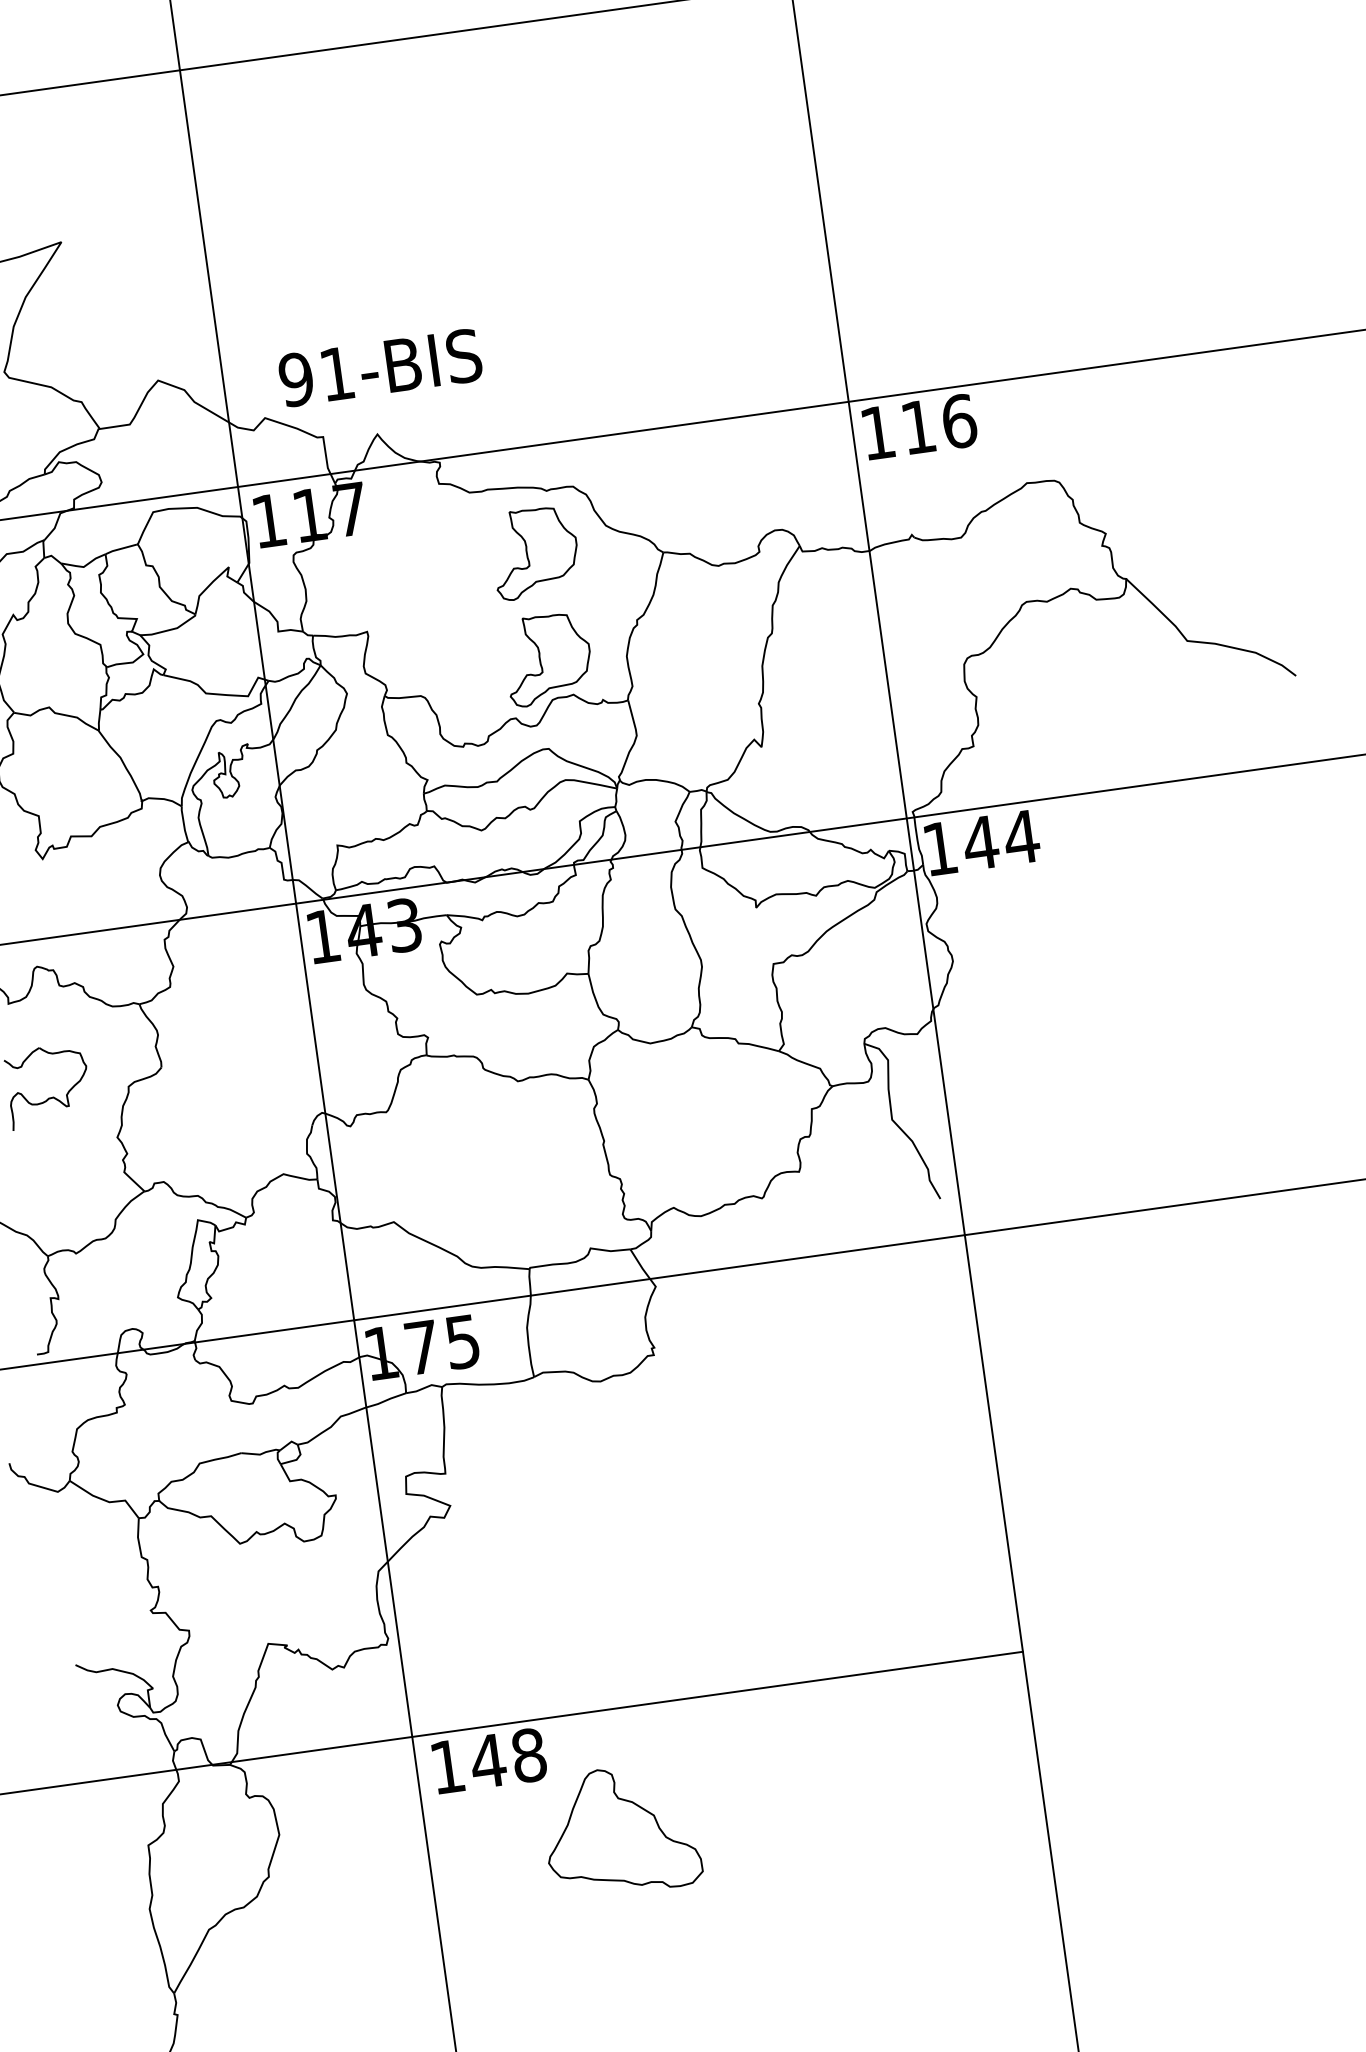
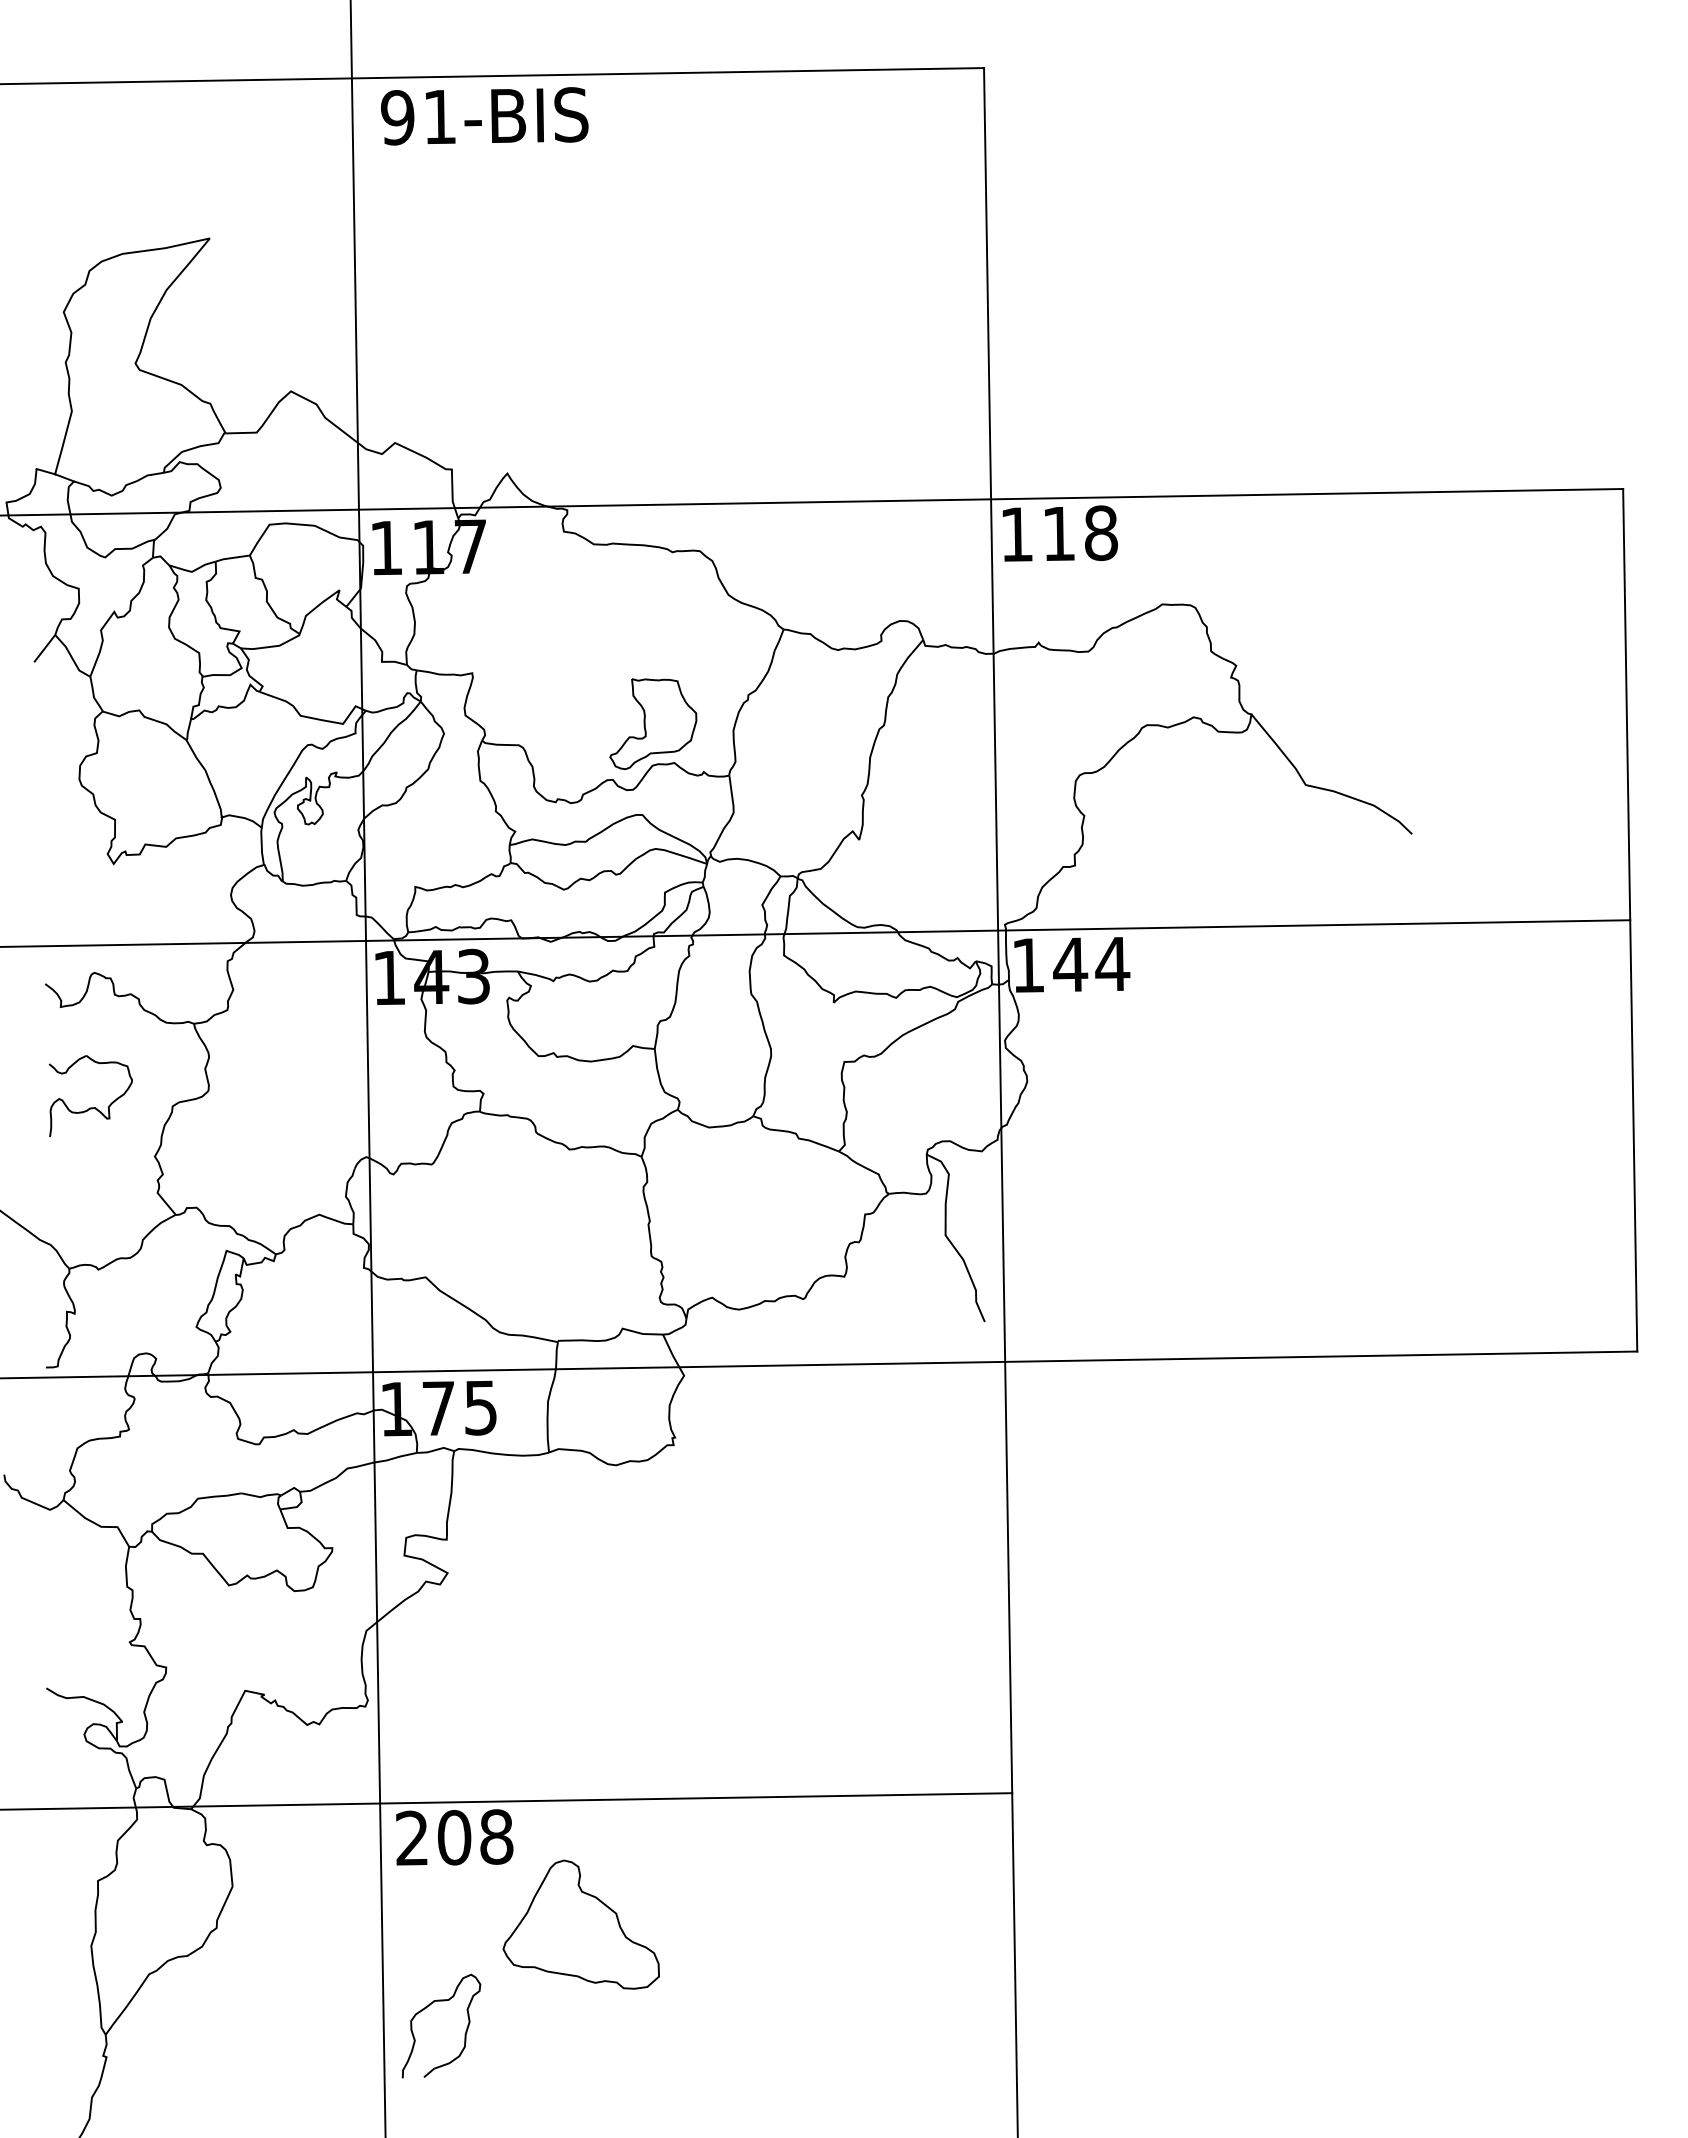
text: (380, 368) -> (484, 116), moved
text: (959, 420) -> (1101, 532), 116 -> 118
part: (535, 553) -> (653, 614), removed
text: (468, 1763) -> (434, 1837), 148 -> 208
part: (484, 1927) -> (429, 2006), added

